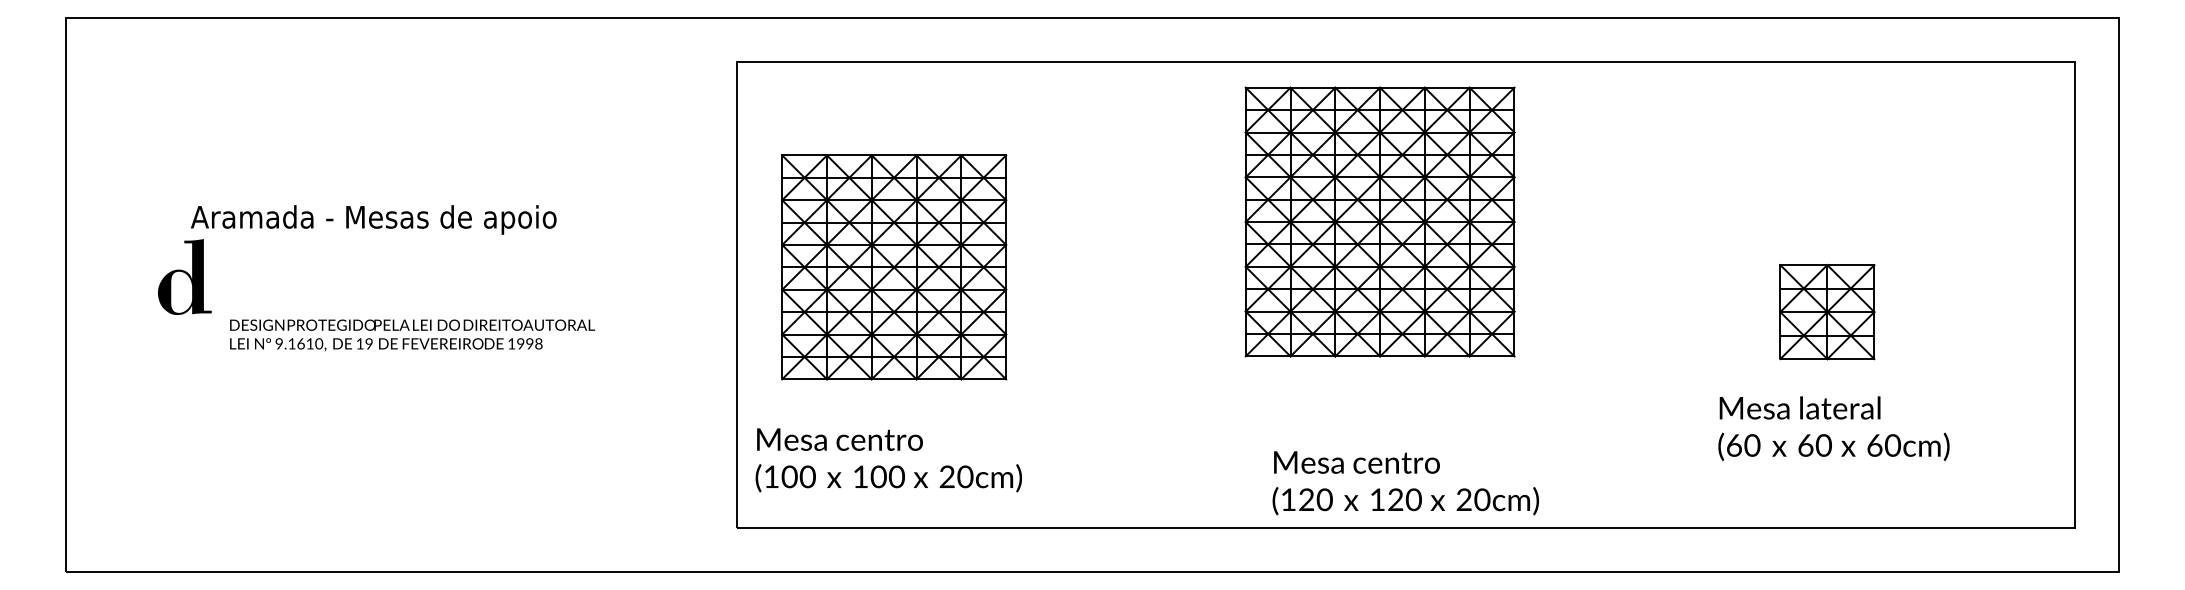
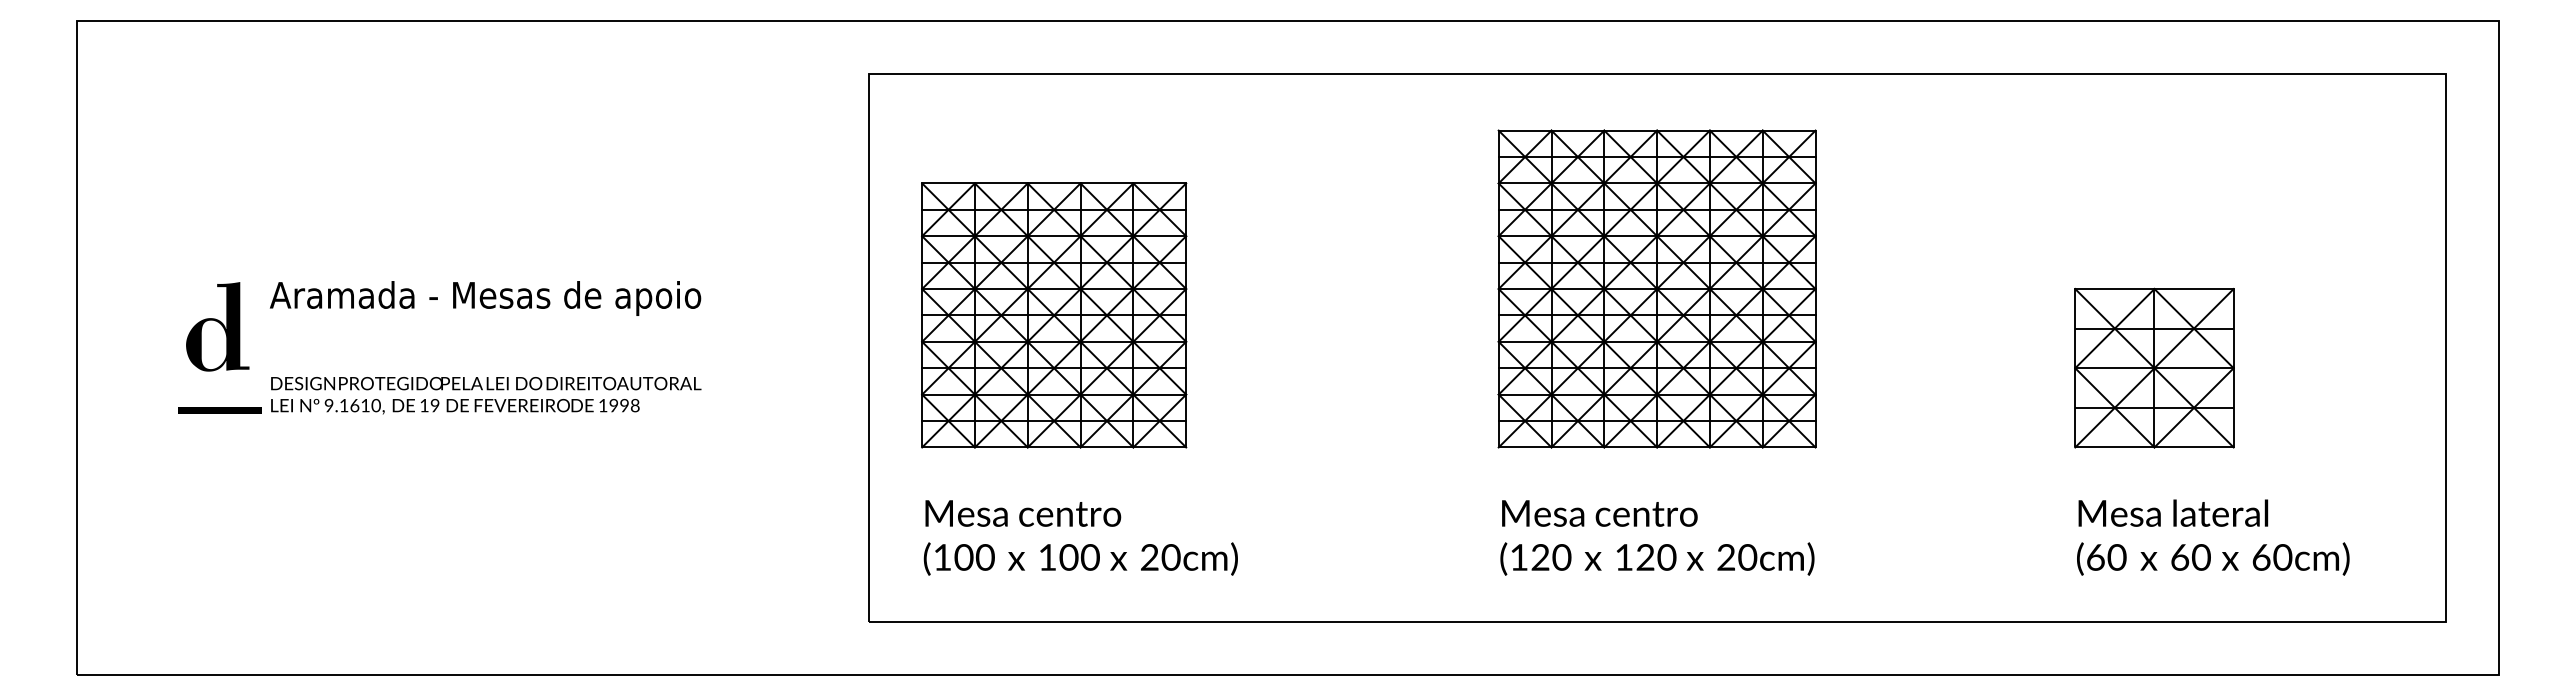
text: (373, 219) -> (485, 298), moved
part: (1379, 221) -> (1656, 288), moved
part: (1827, 311) -> (2154, 367), size x1.43
fill: (186, 347) -> (219, 409), added
text: (1834, 428) -> (2213, 537), moved
text: (888, 459) -> (1080, 537), moved
text: (1405, 482) -> (1657, 537), moved

